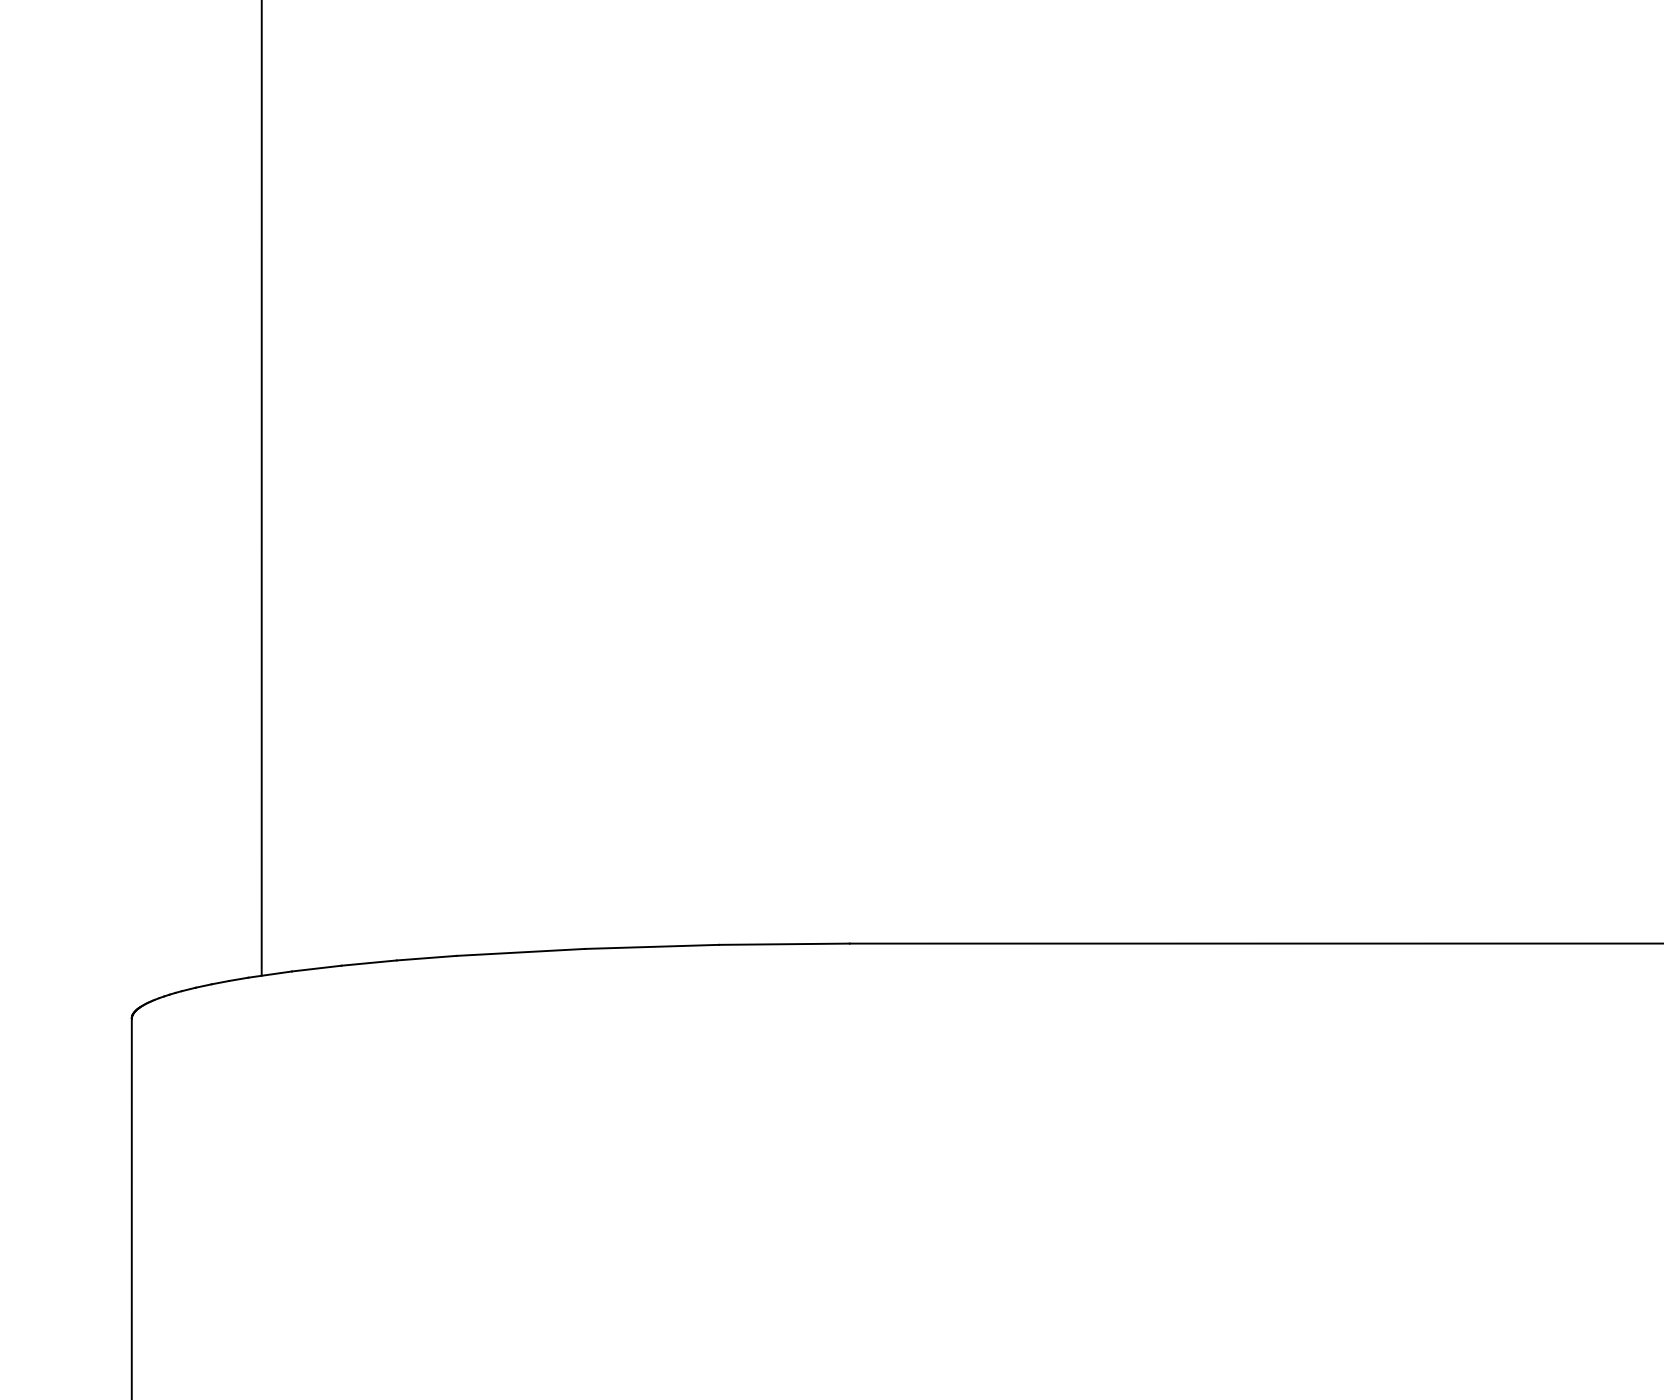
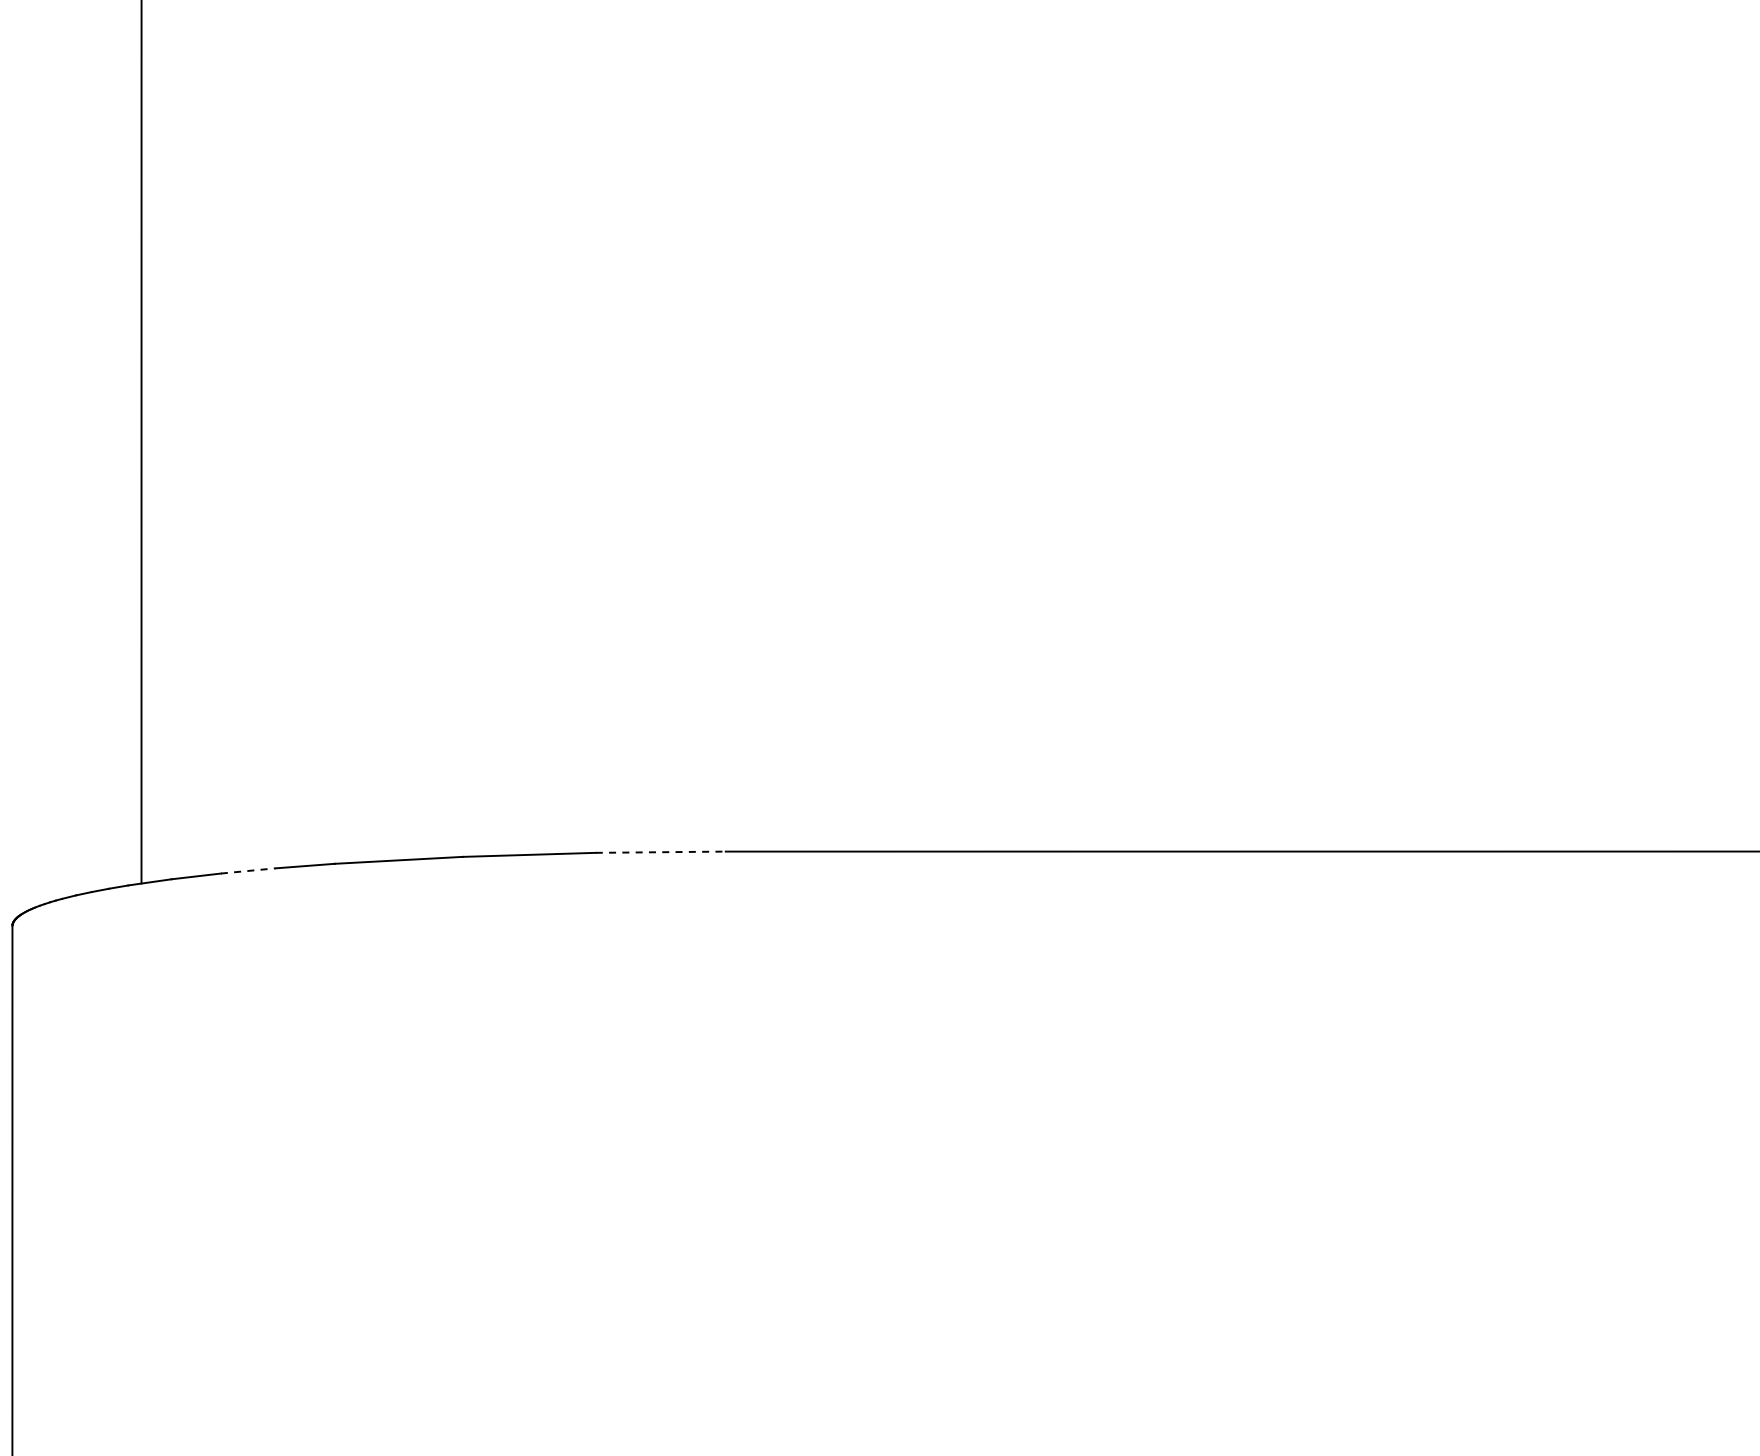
line: (784, 944) -> (660, 852), solid -> dashed
line: (369, 962) -> (248, 870), solid -> dashed

